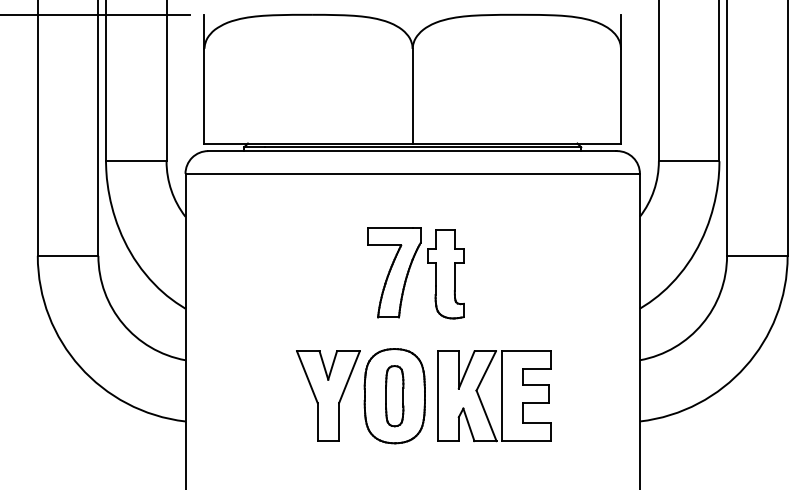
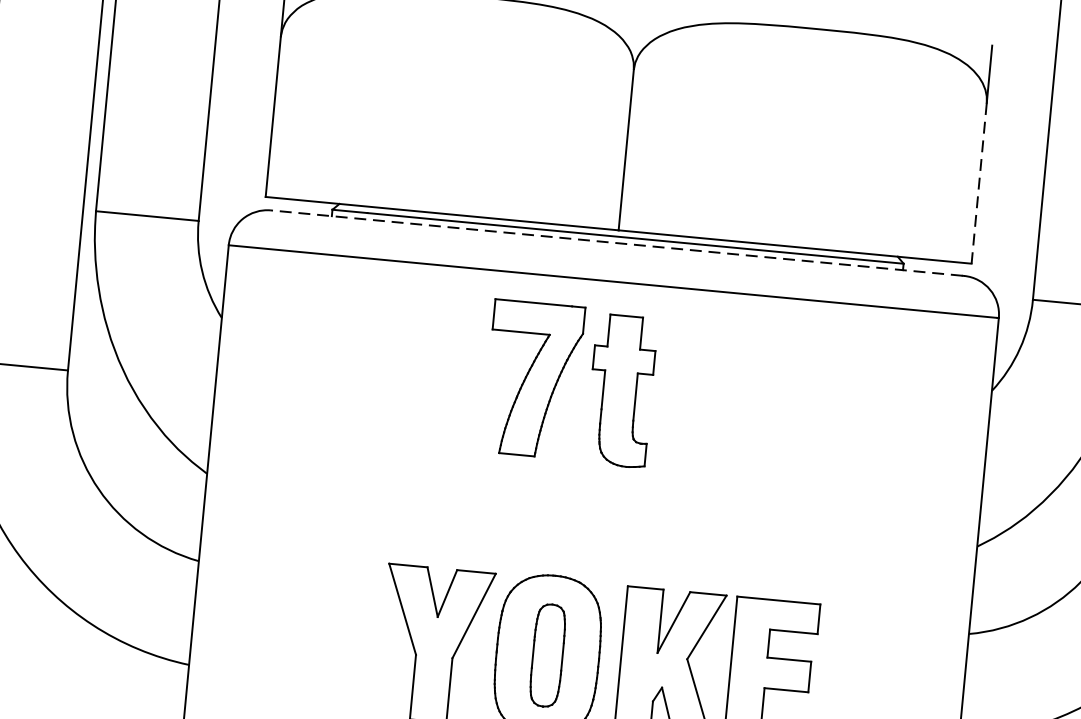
line: (621, 96) -> (979, 184), solid -> dashed
line: (411, 151) -> (615, 243), solid -> dashed
part: (409, 272) -> (559, 381), moved

